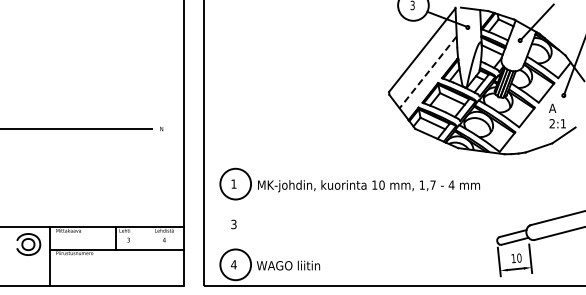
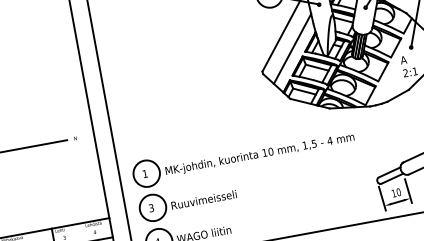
line: (428, 72) -> (292, 49), dashed -> solid
text: (432, 184) -> (313, 143), 1,7 -> 1,5
part: (276, 224) -> (187, 201), added

